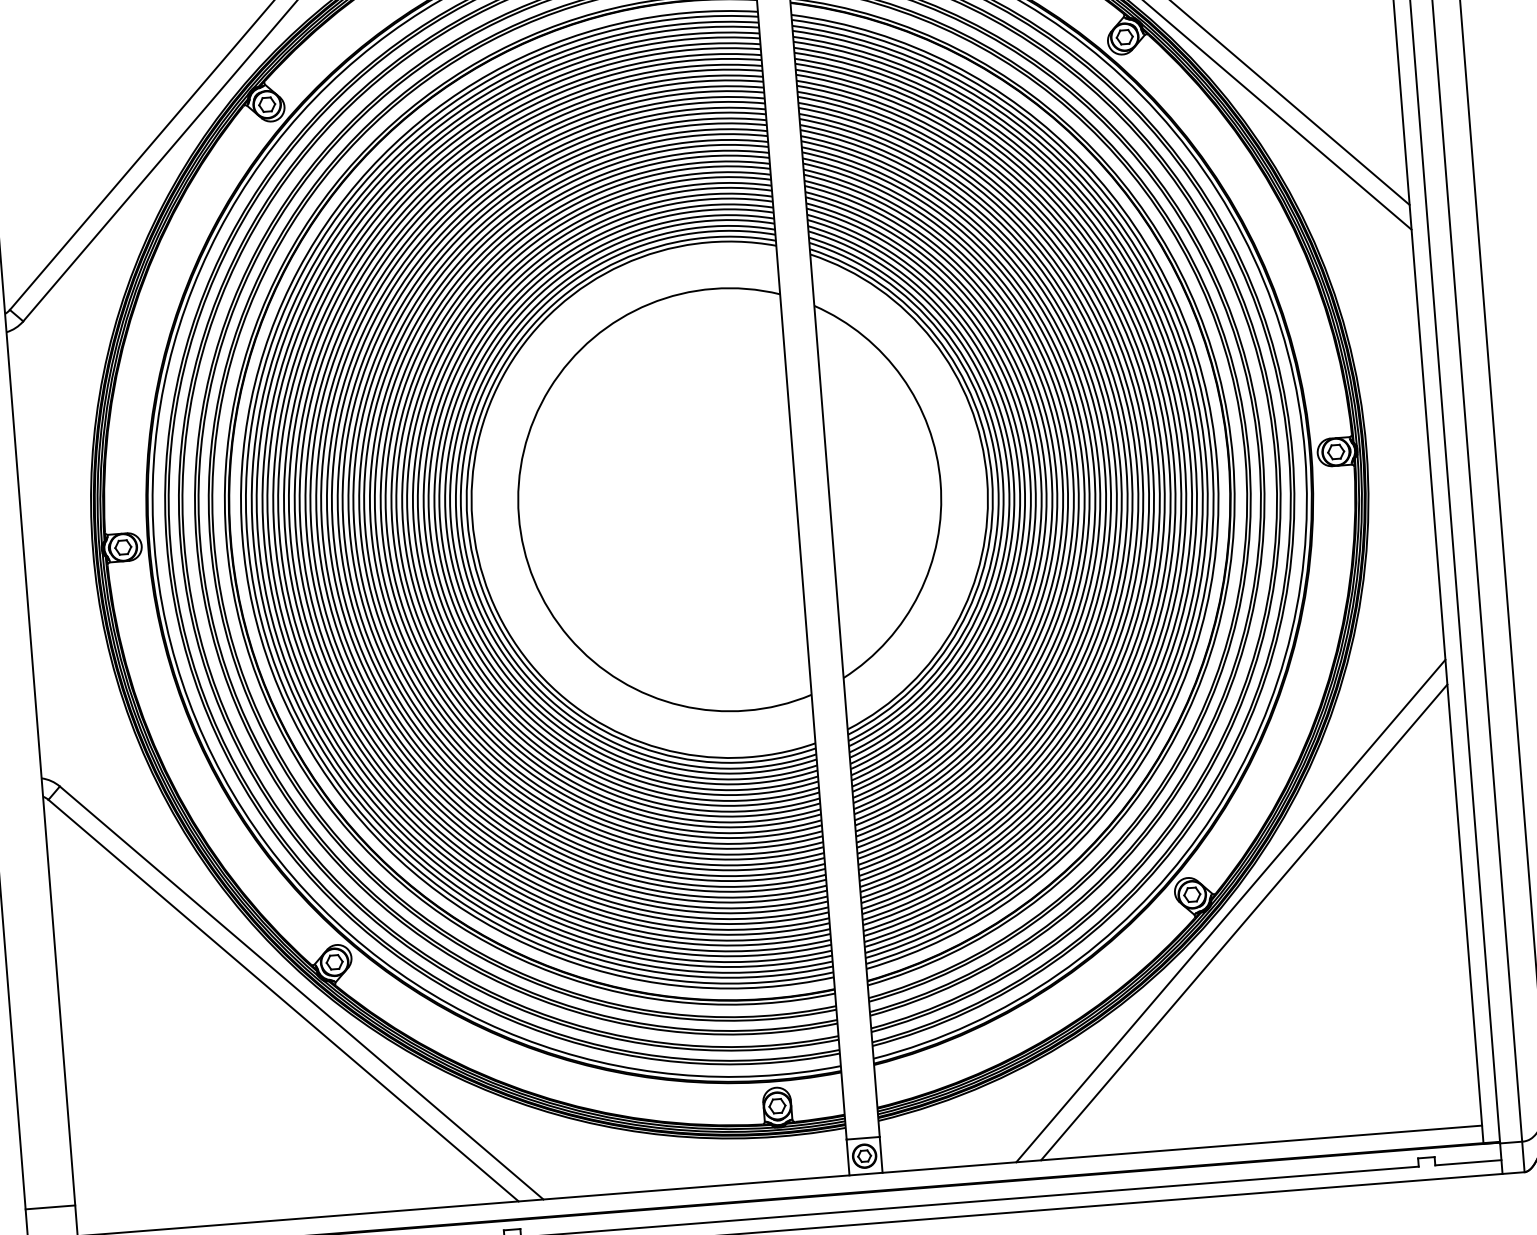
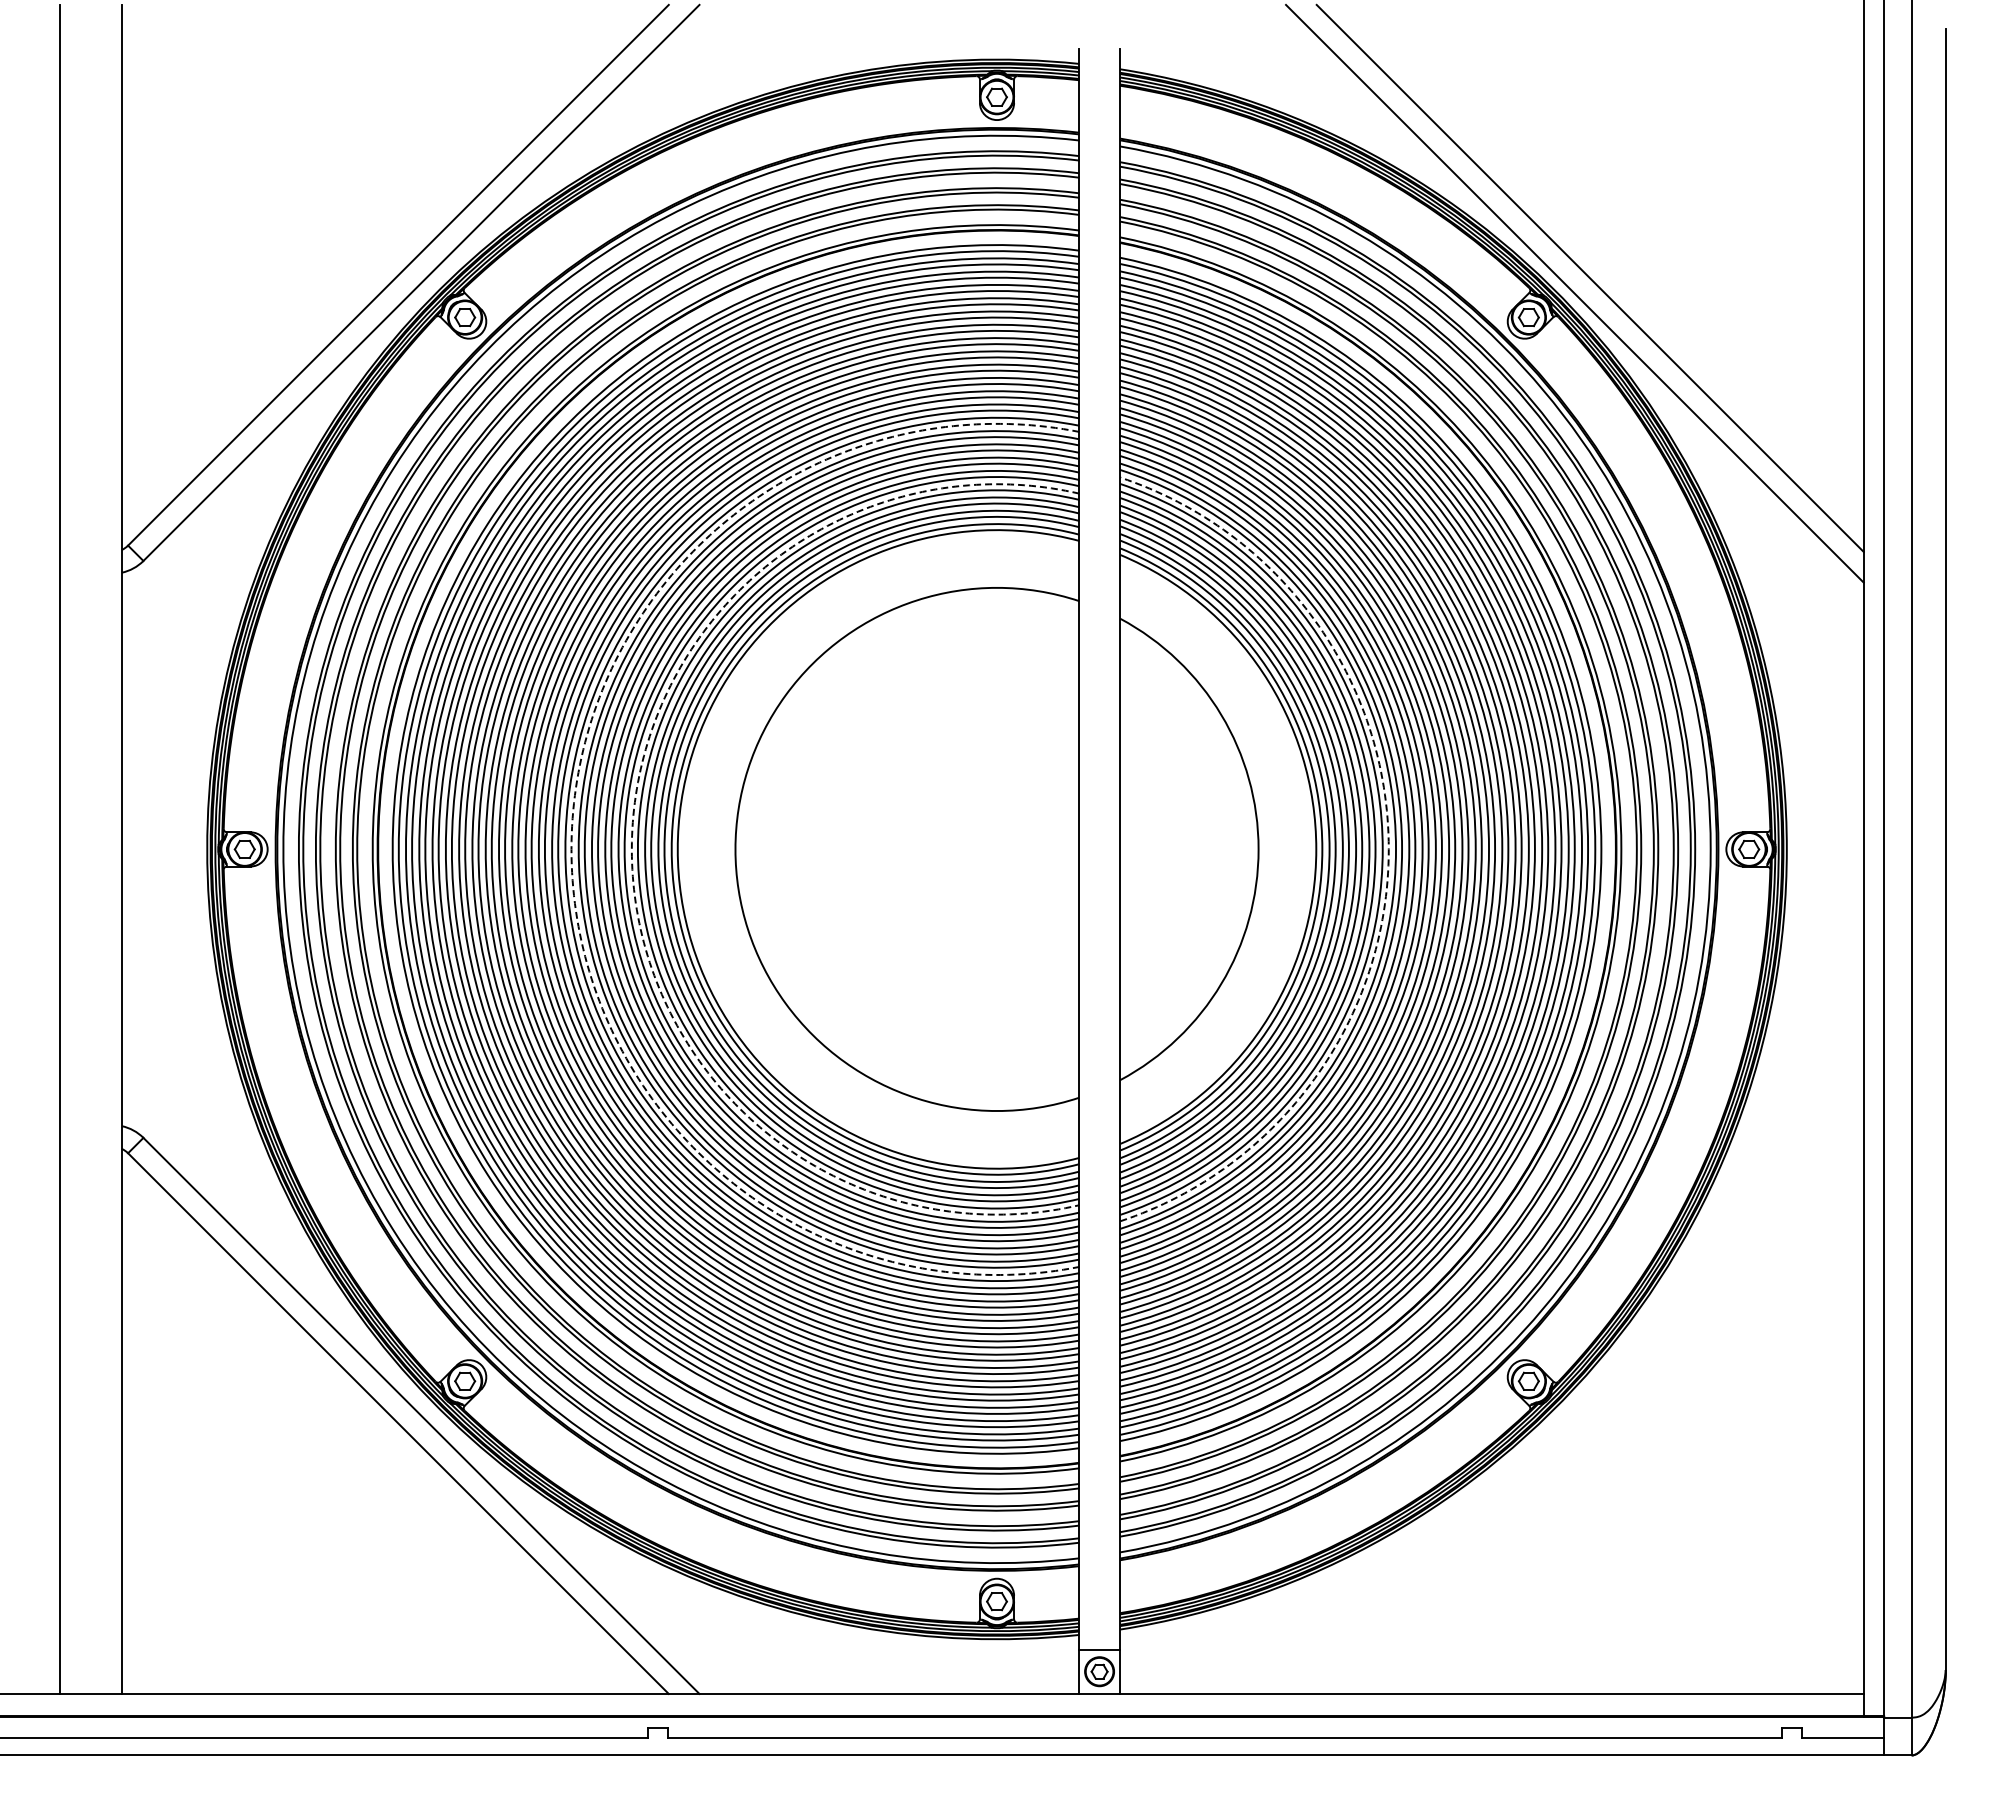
arc: (1045, 474) -> (1388, 849), solid -> dashed
arc: (435, 523) -> (631, 849), solid -> dashed
arc: (386, 526) -> (571, 849), solid -> dashed
line: (1230, 910) -> (1574, 1404), removed
line: (1243, 921) -> (1589, 1419), removed
line: (50, 1207) -> (90, 1655), removed

